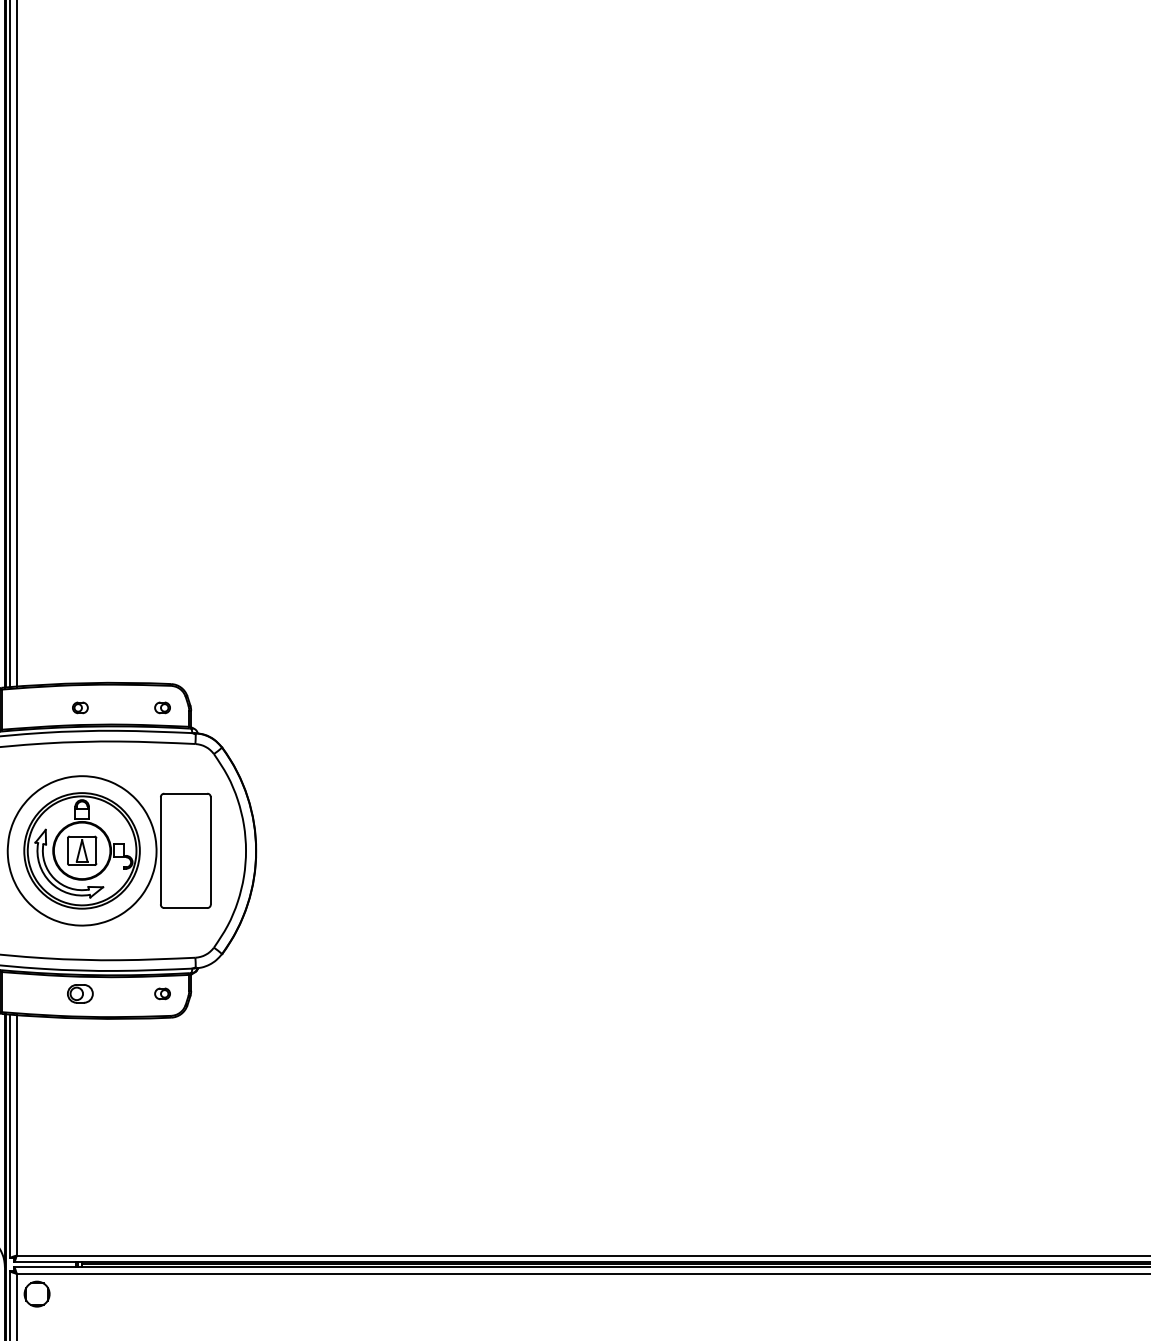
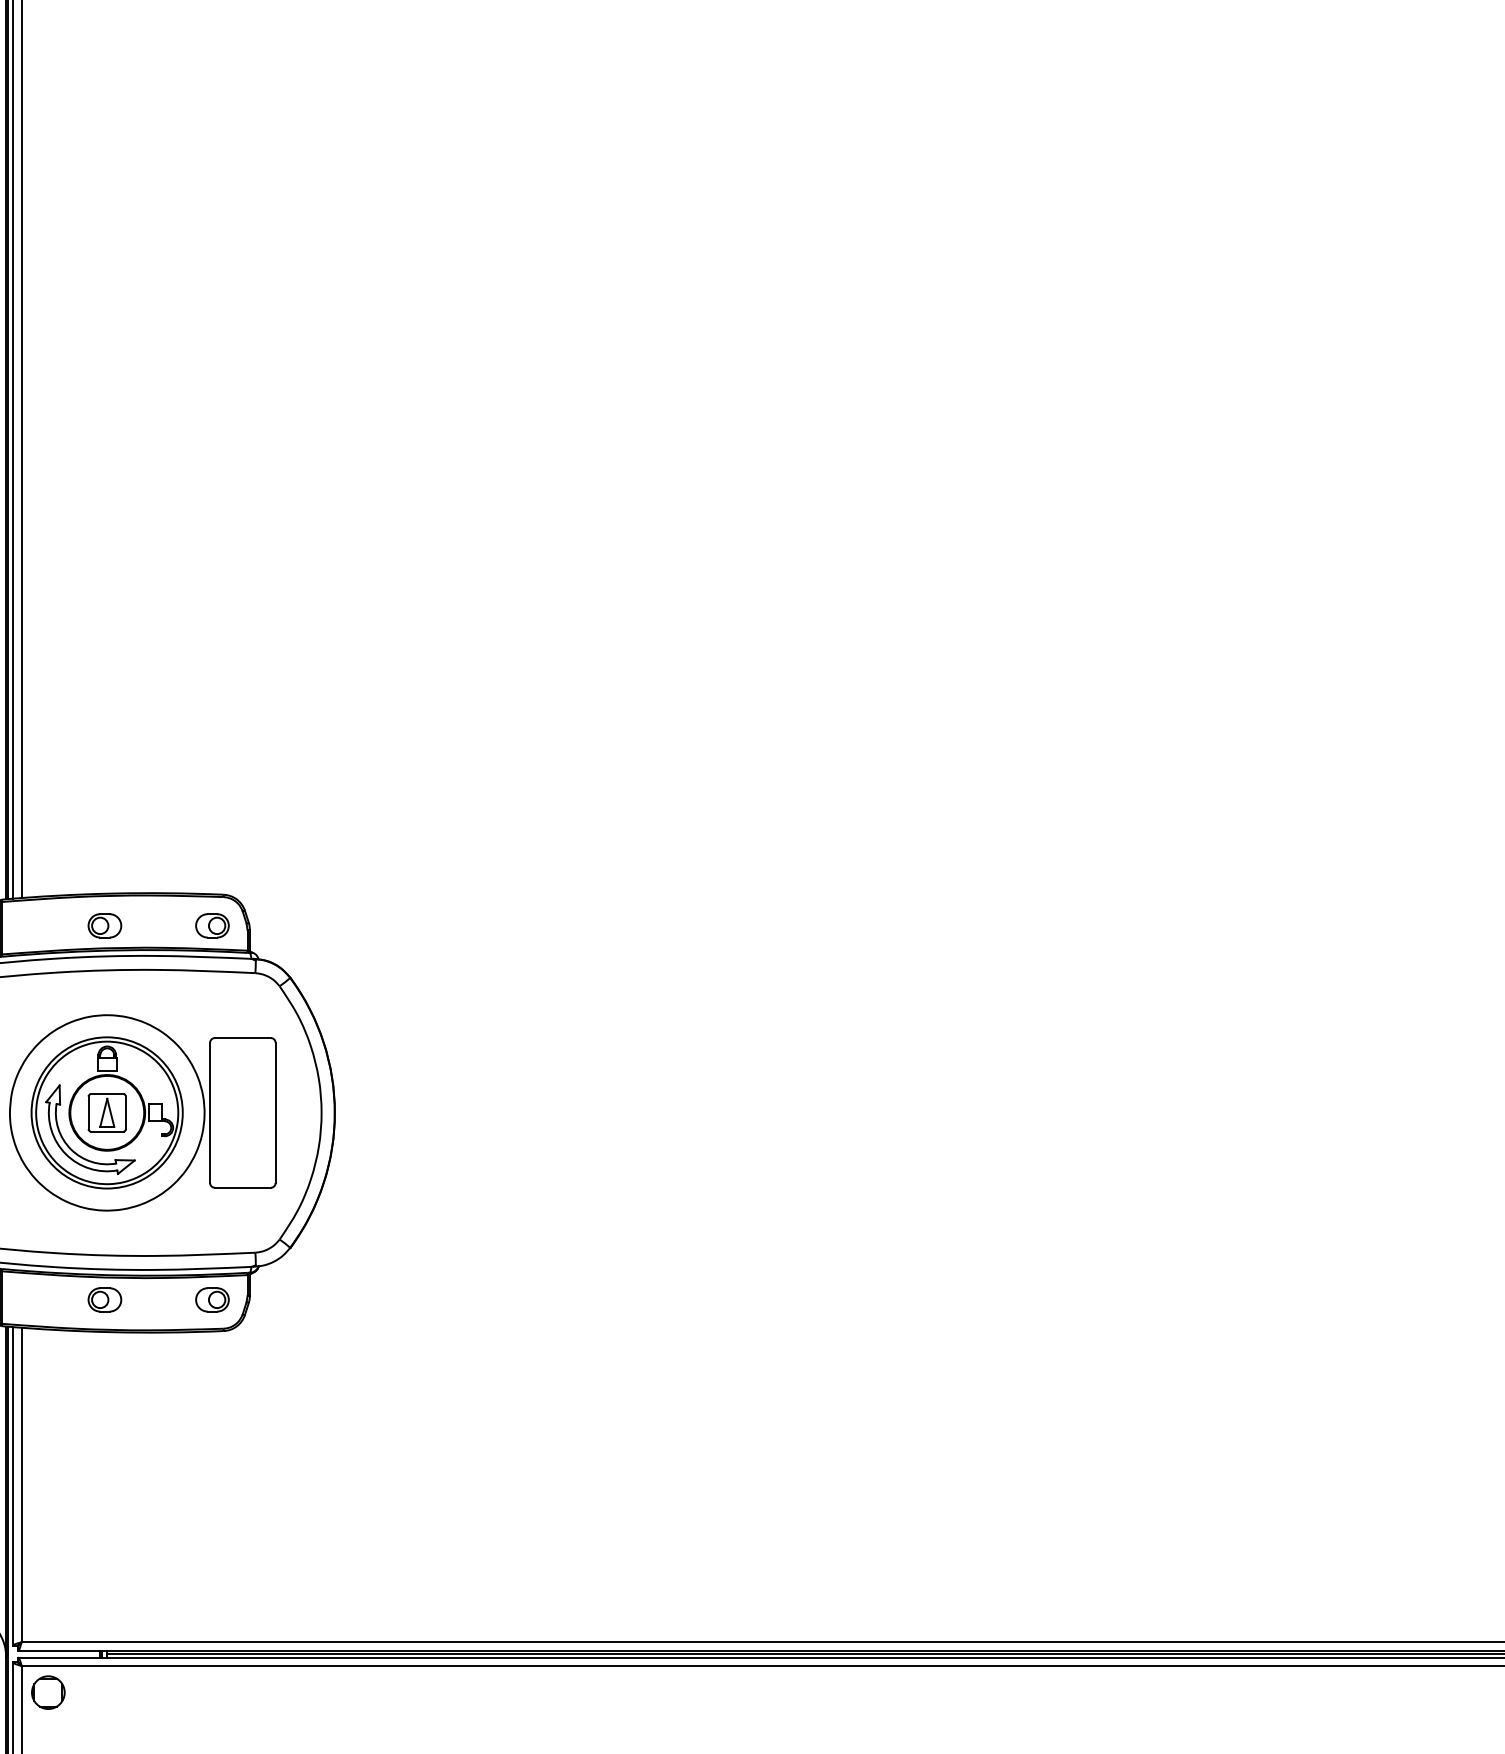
part: (80, 707) -> (104, 925), size x1.67
part: (162, 707) -> (212, 925), size x1.67
part: (162, 993) -> (212, 1299), size x1.67

